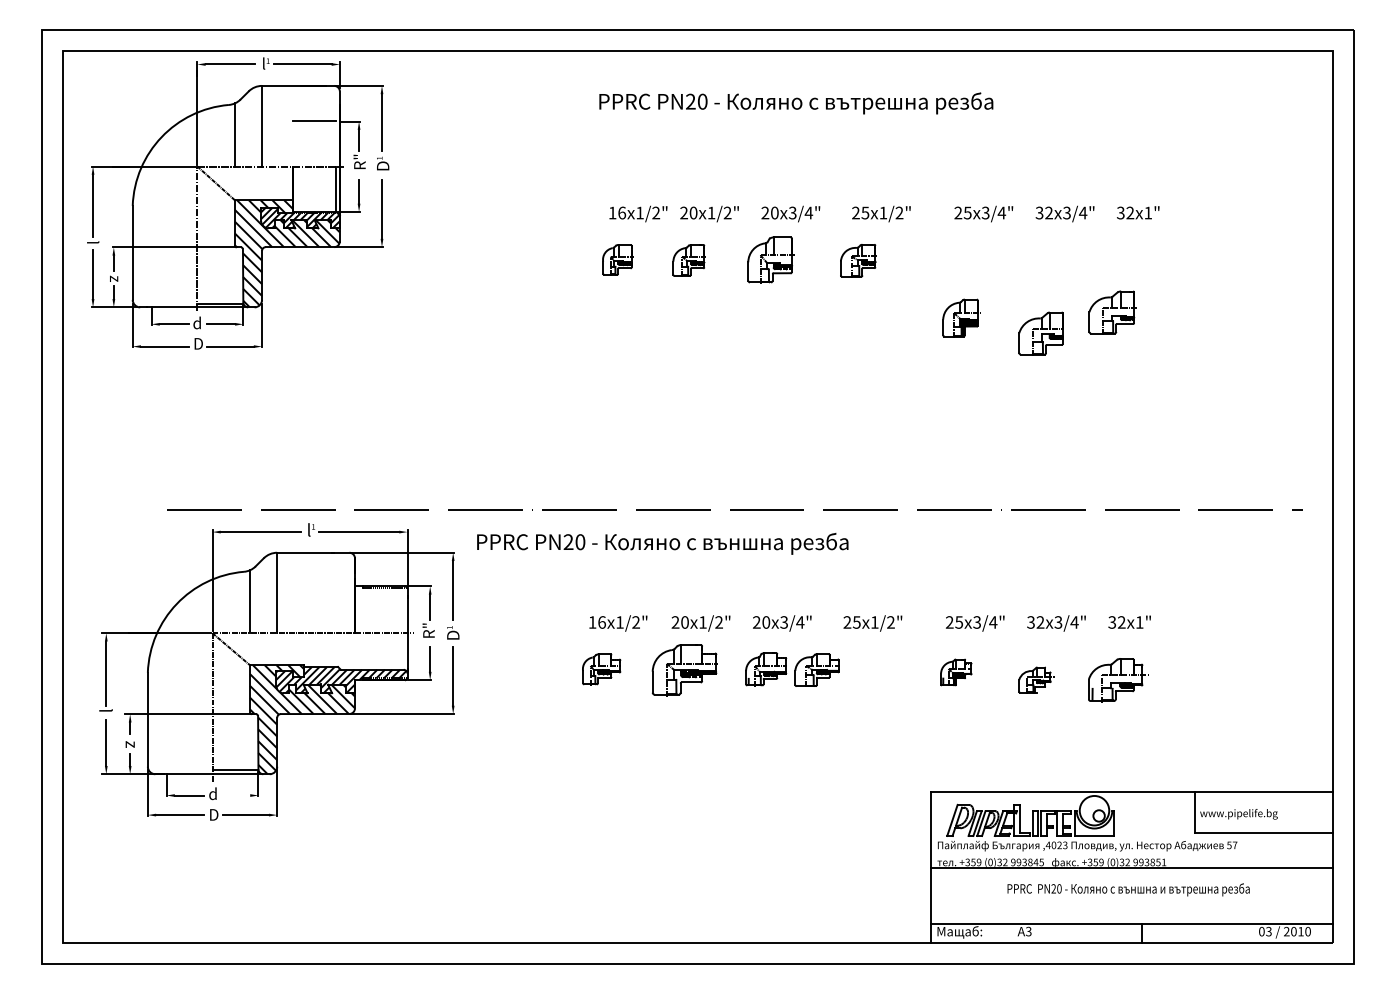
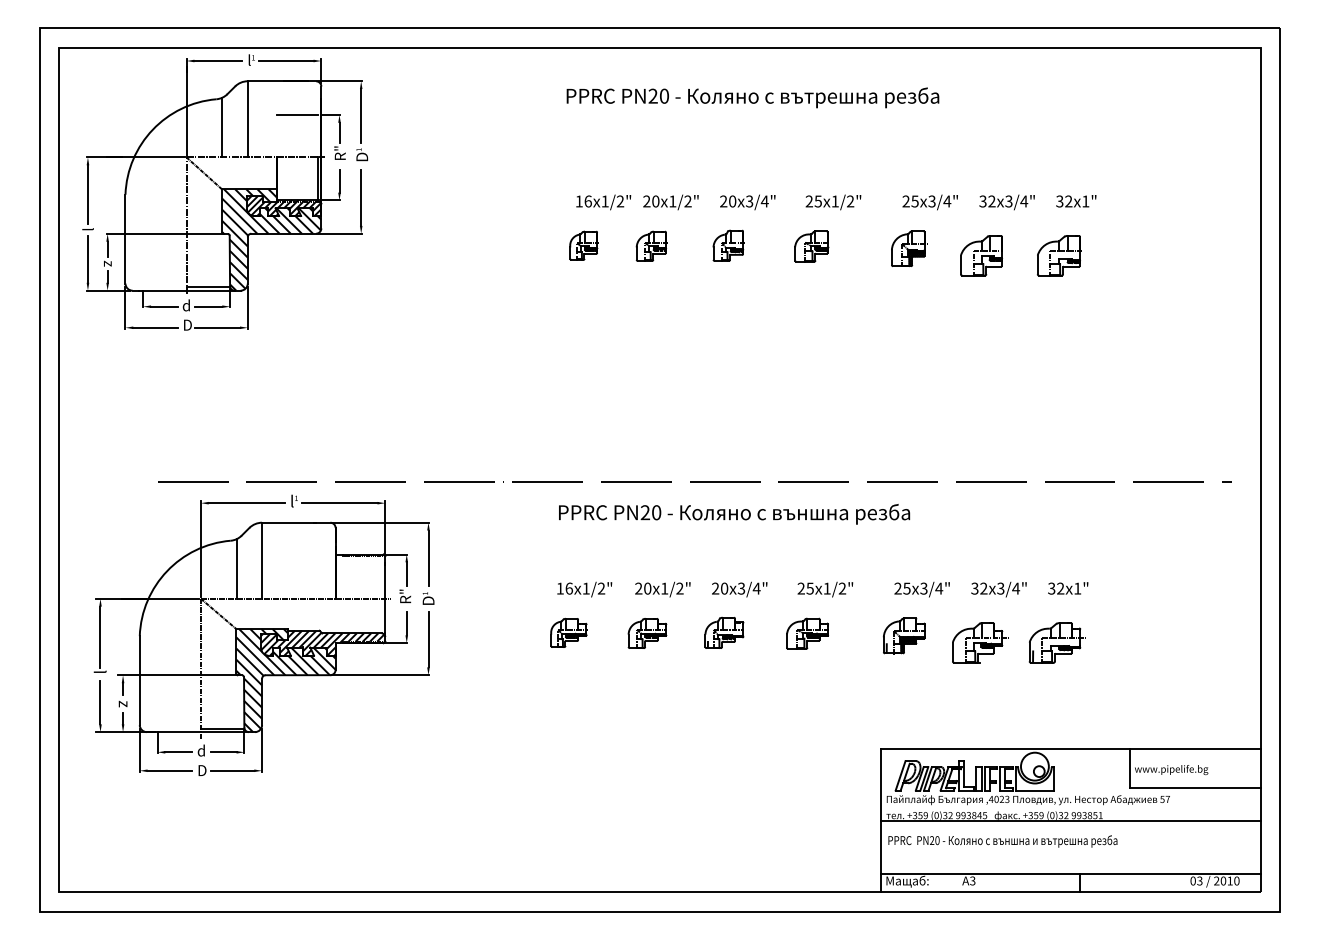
part: (770, 259) -> (728, 245), size x0.71
part: (1112, 312) -> (1059, 255), moved
part: (961, 317) -> (909, 248), moved
part: (1040, 333) -> (981, 255), moved
text: (662, 543) -> (734, 513), moved
part: (684, 669) -> (647, 633), size x0.62
part: (816, 669) -> (807, 633), moved
part: (955, 672) -> (903, 635), size x1.43
part: (1036, 680) -> (980, 643), size x1.67
line: (236, 795) -> (223, 752), added
text: (1128, 889) -> (1002, 841), moved

